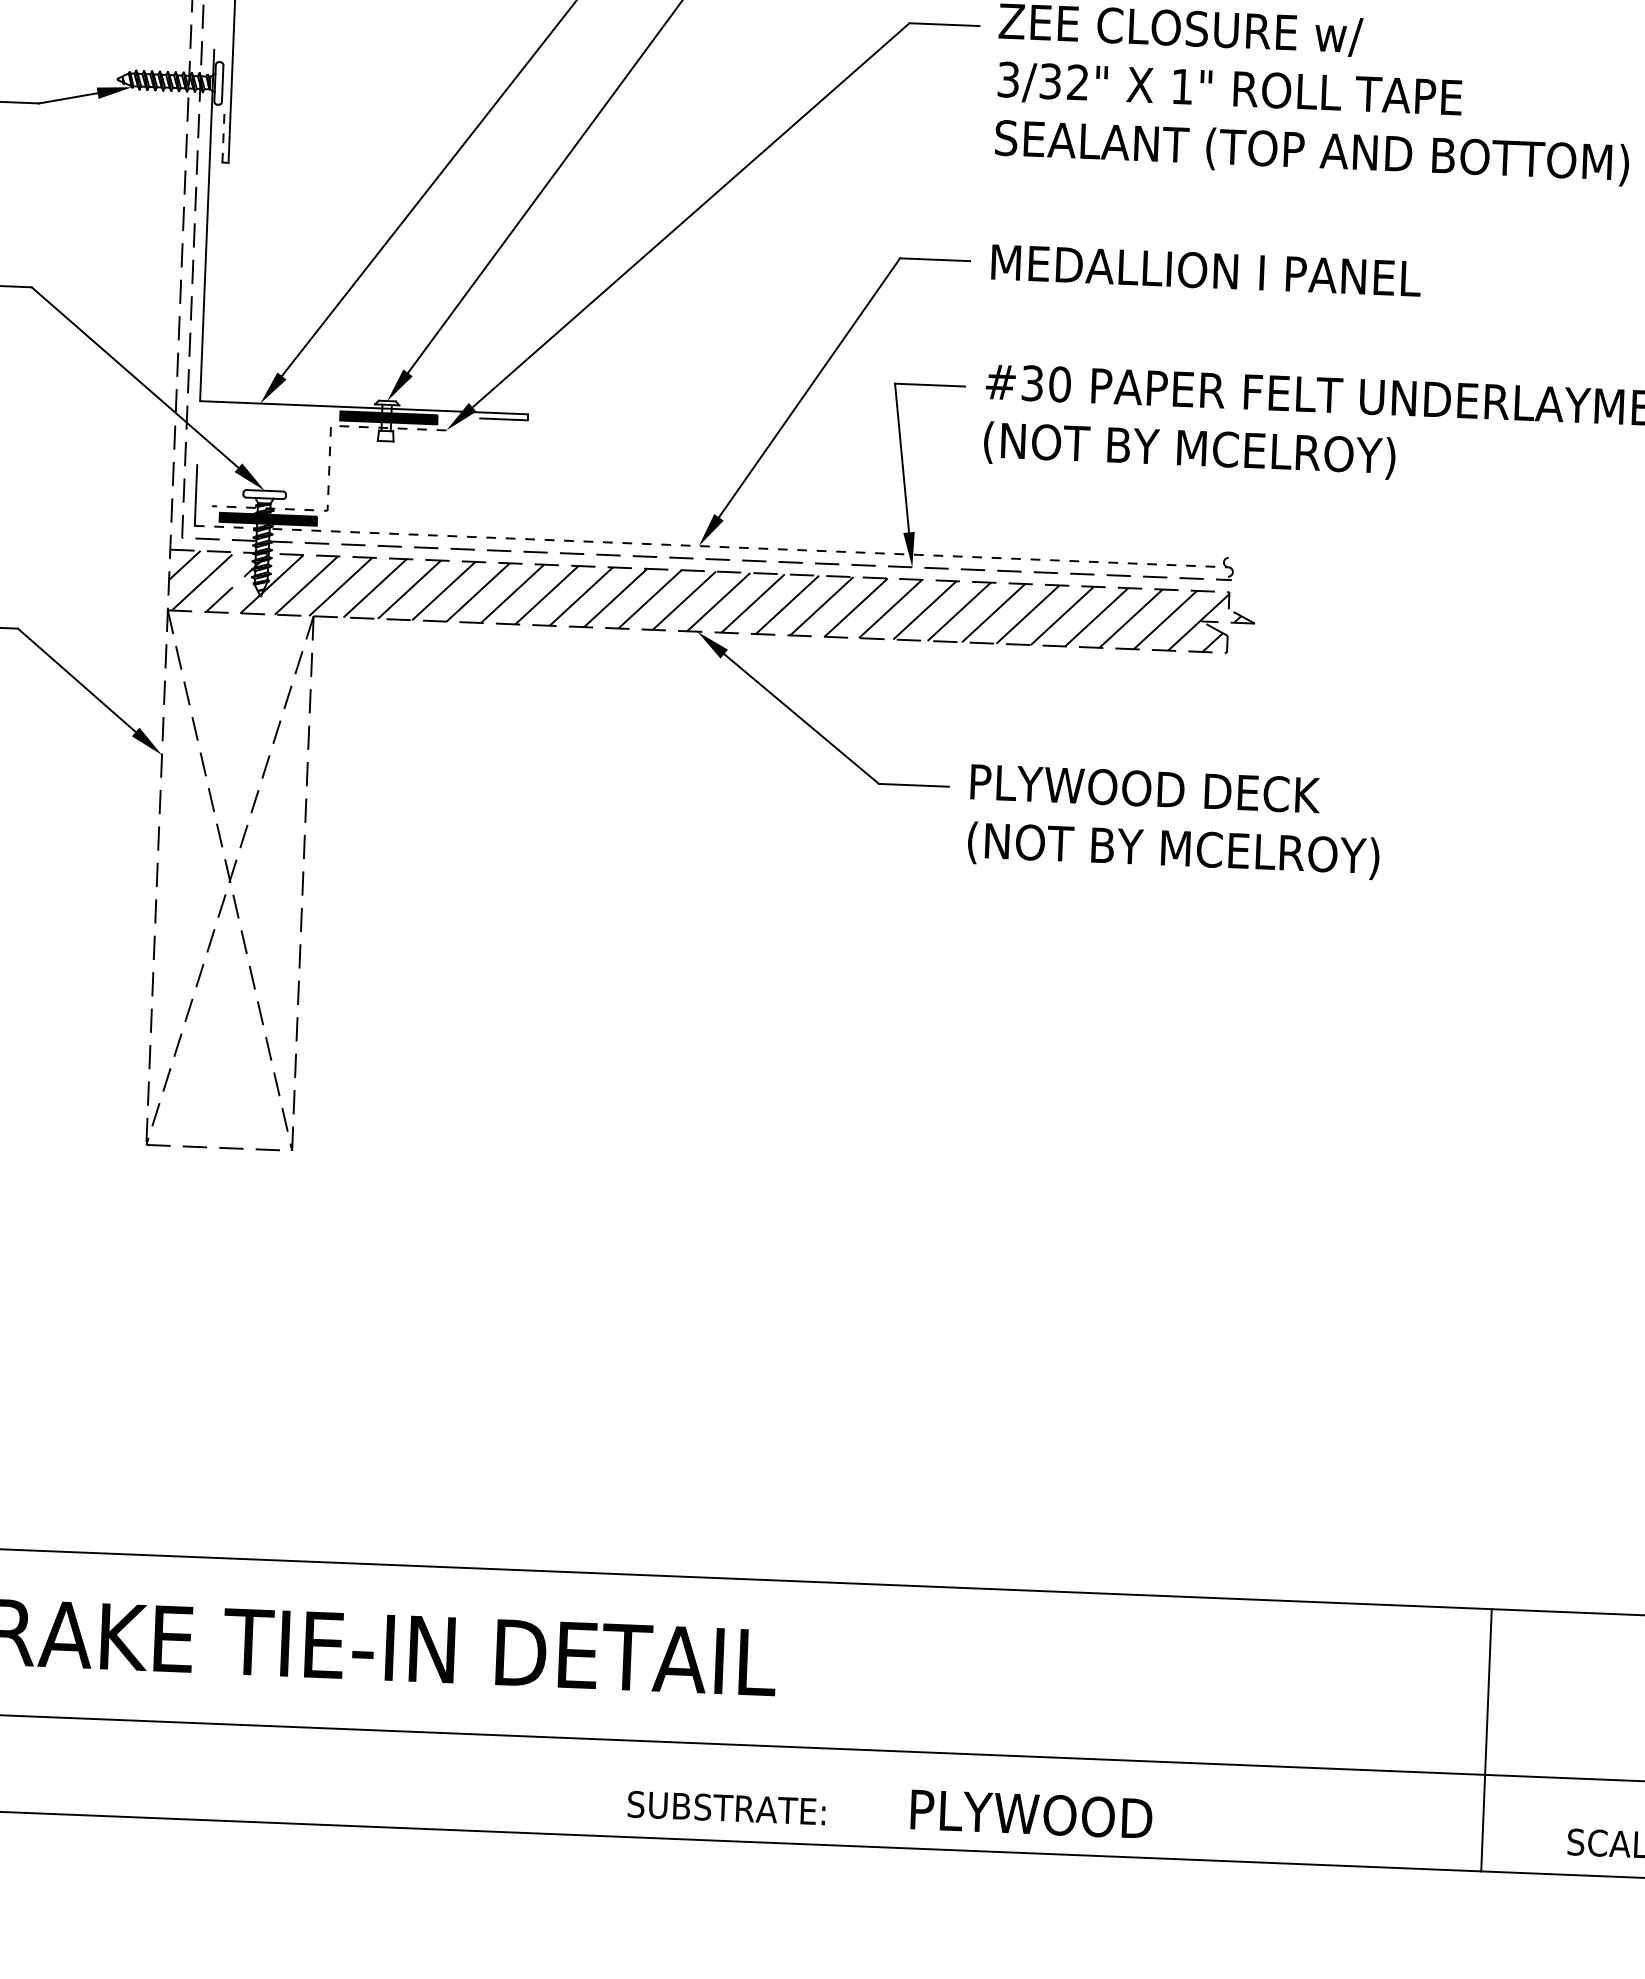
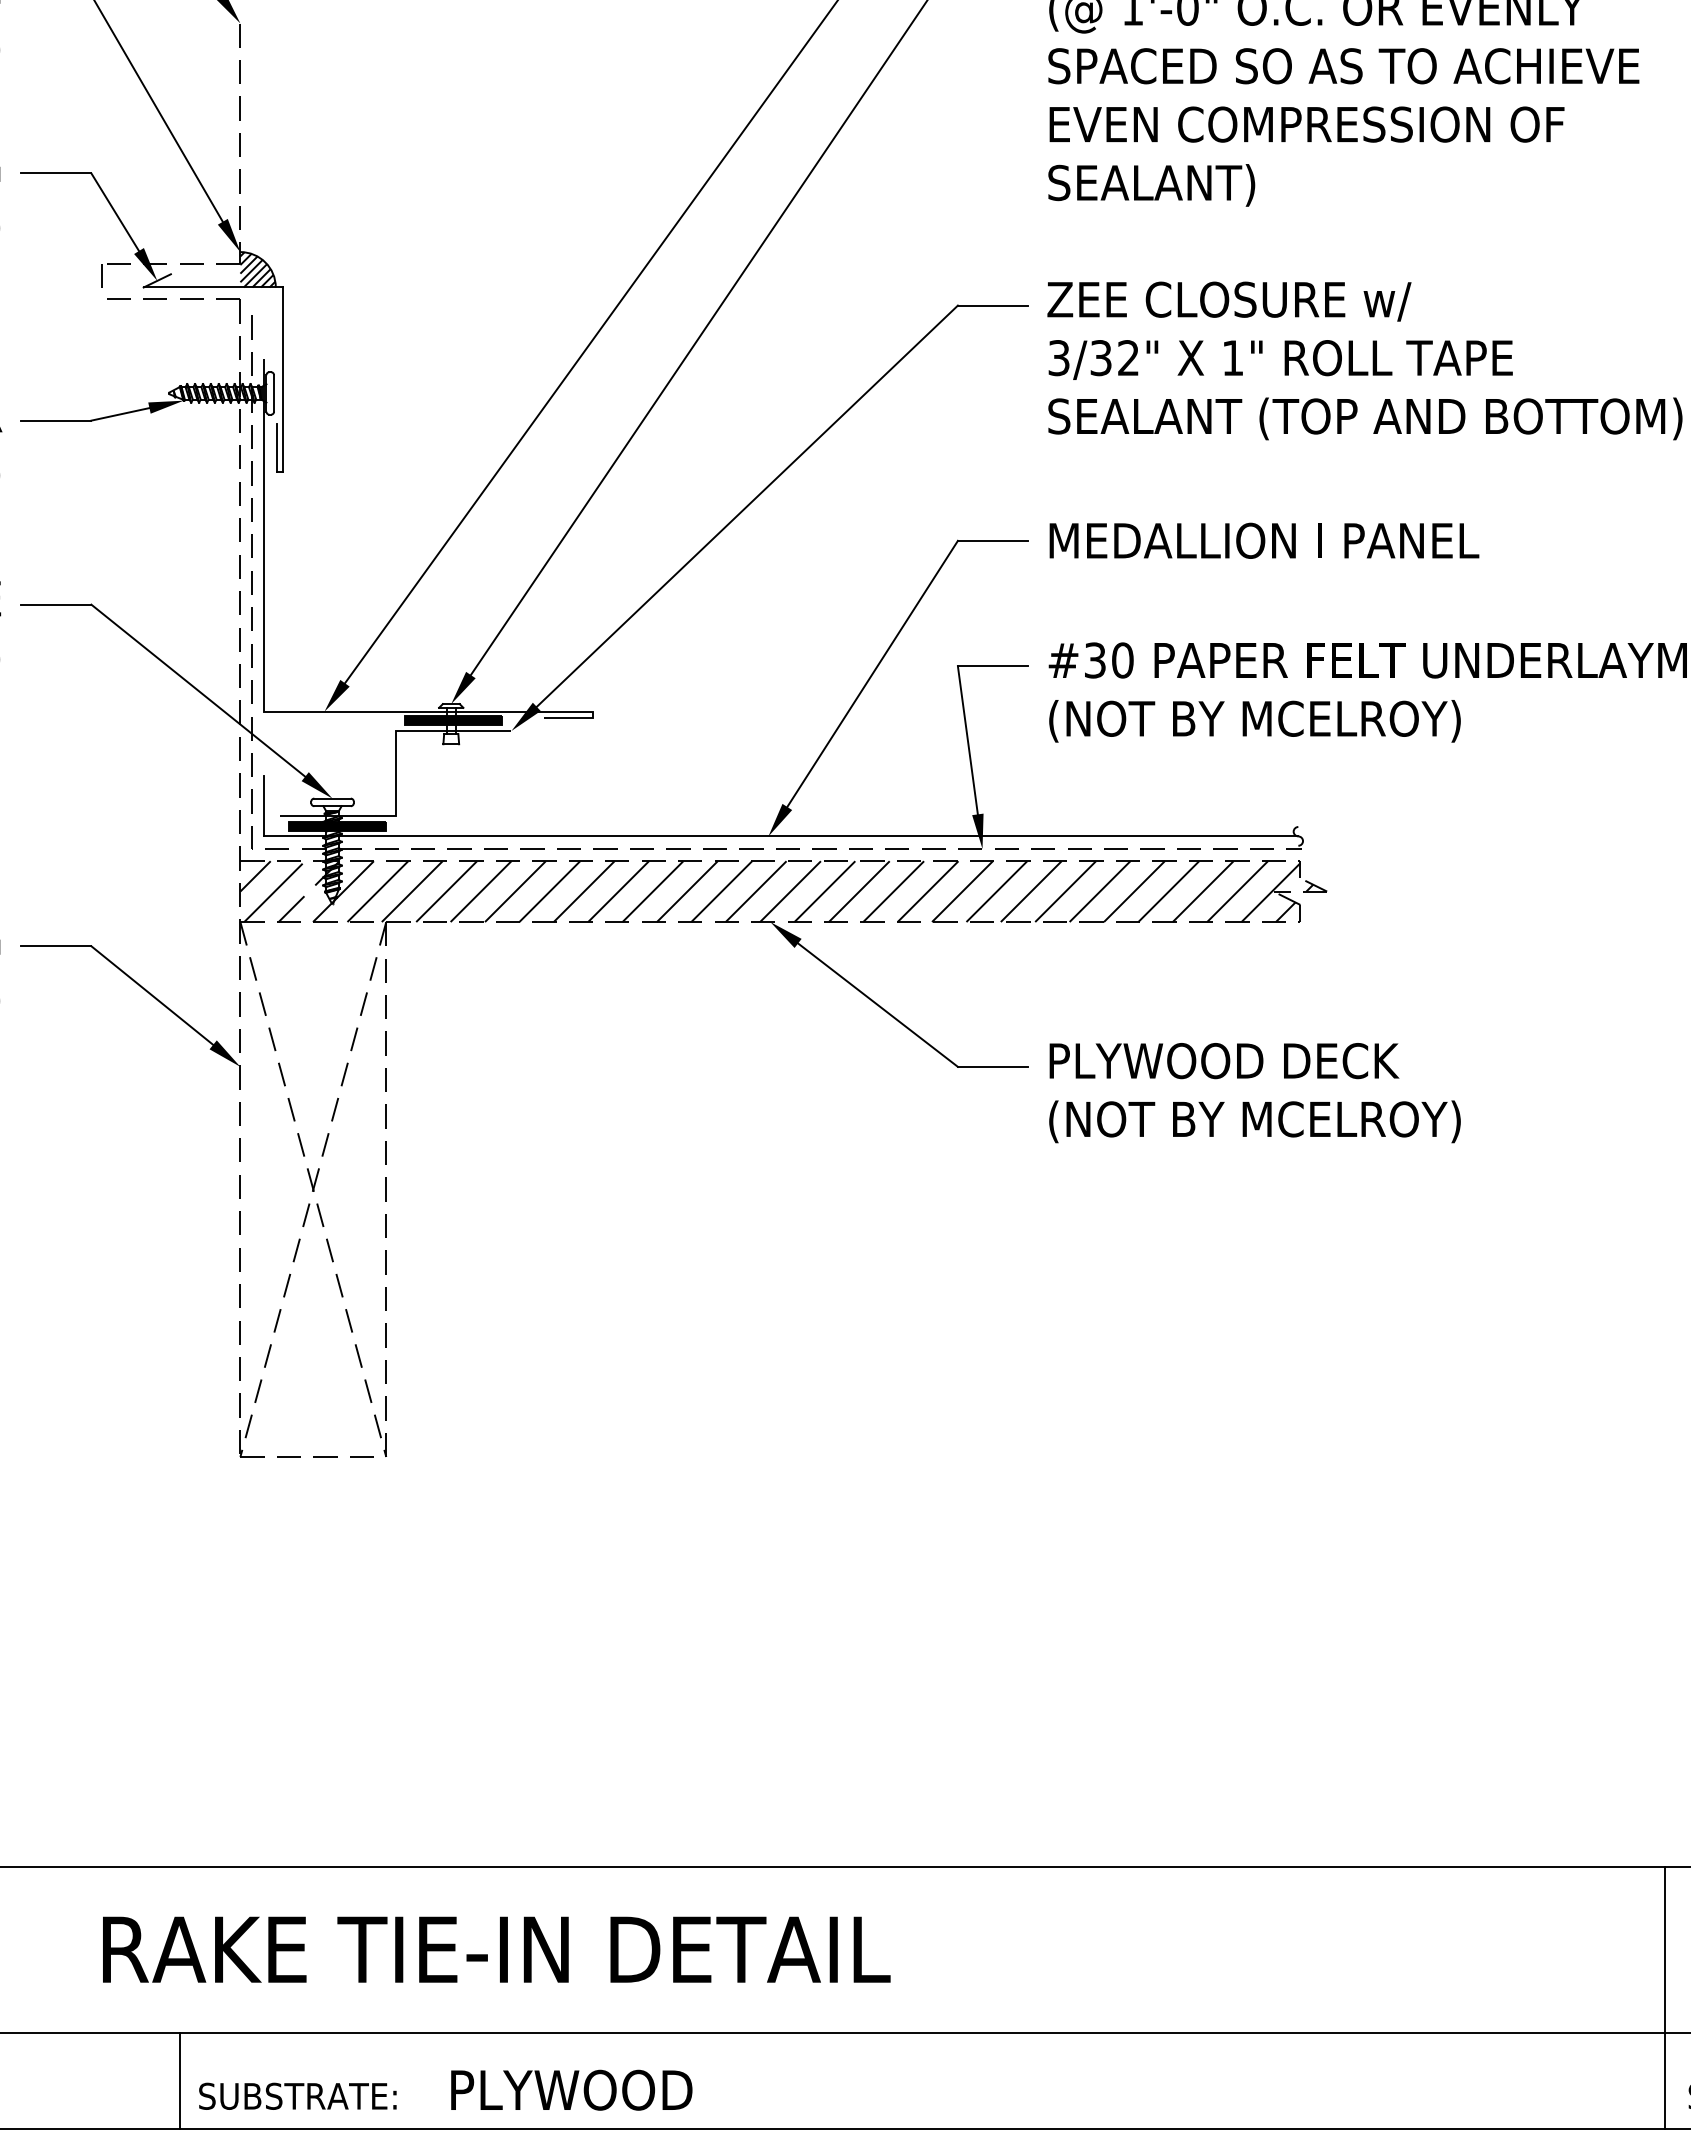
line: (222, 138) -> (276, 448), dashed -> solid
line: (329, 468) -> (396, 773), dashed -> solid
line: (711, 546) -> (781, 836), dashed -> solid
line: (1486, 1739) -> (1665, 1997), moved
line: (61, 1765) -> (180, 2080), added
text: (726, 1807) -> (297, 2095), moved
text: (1031, 1813) -> (571, 2089), moved

